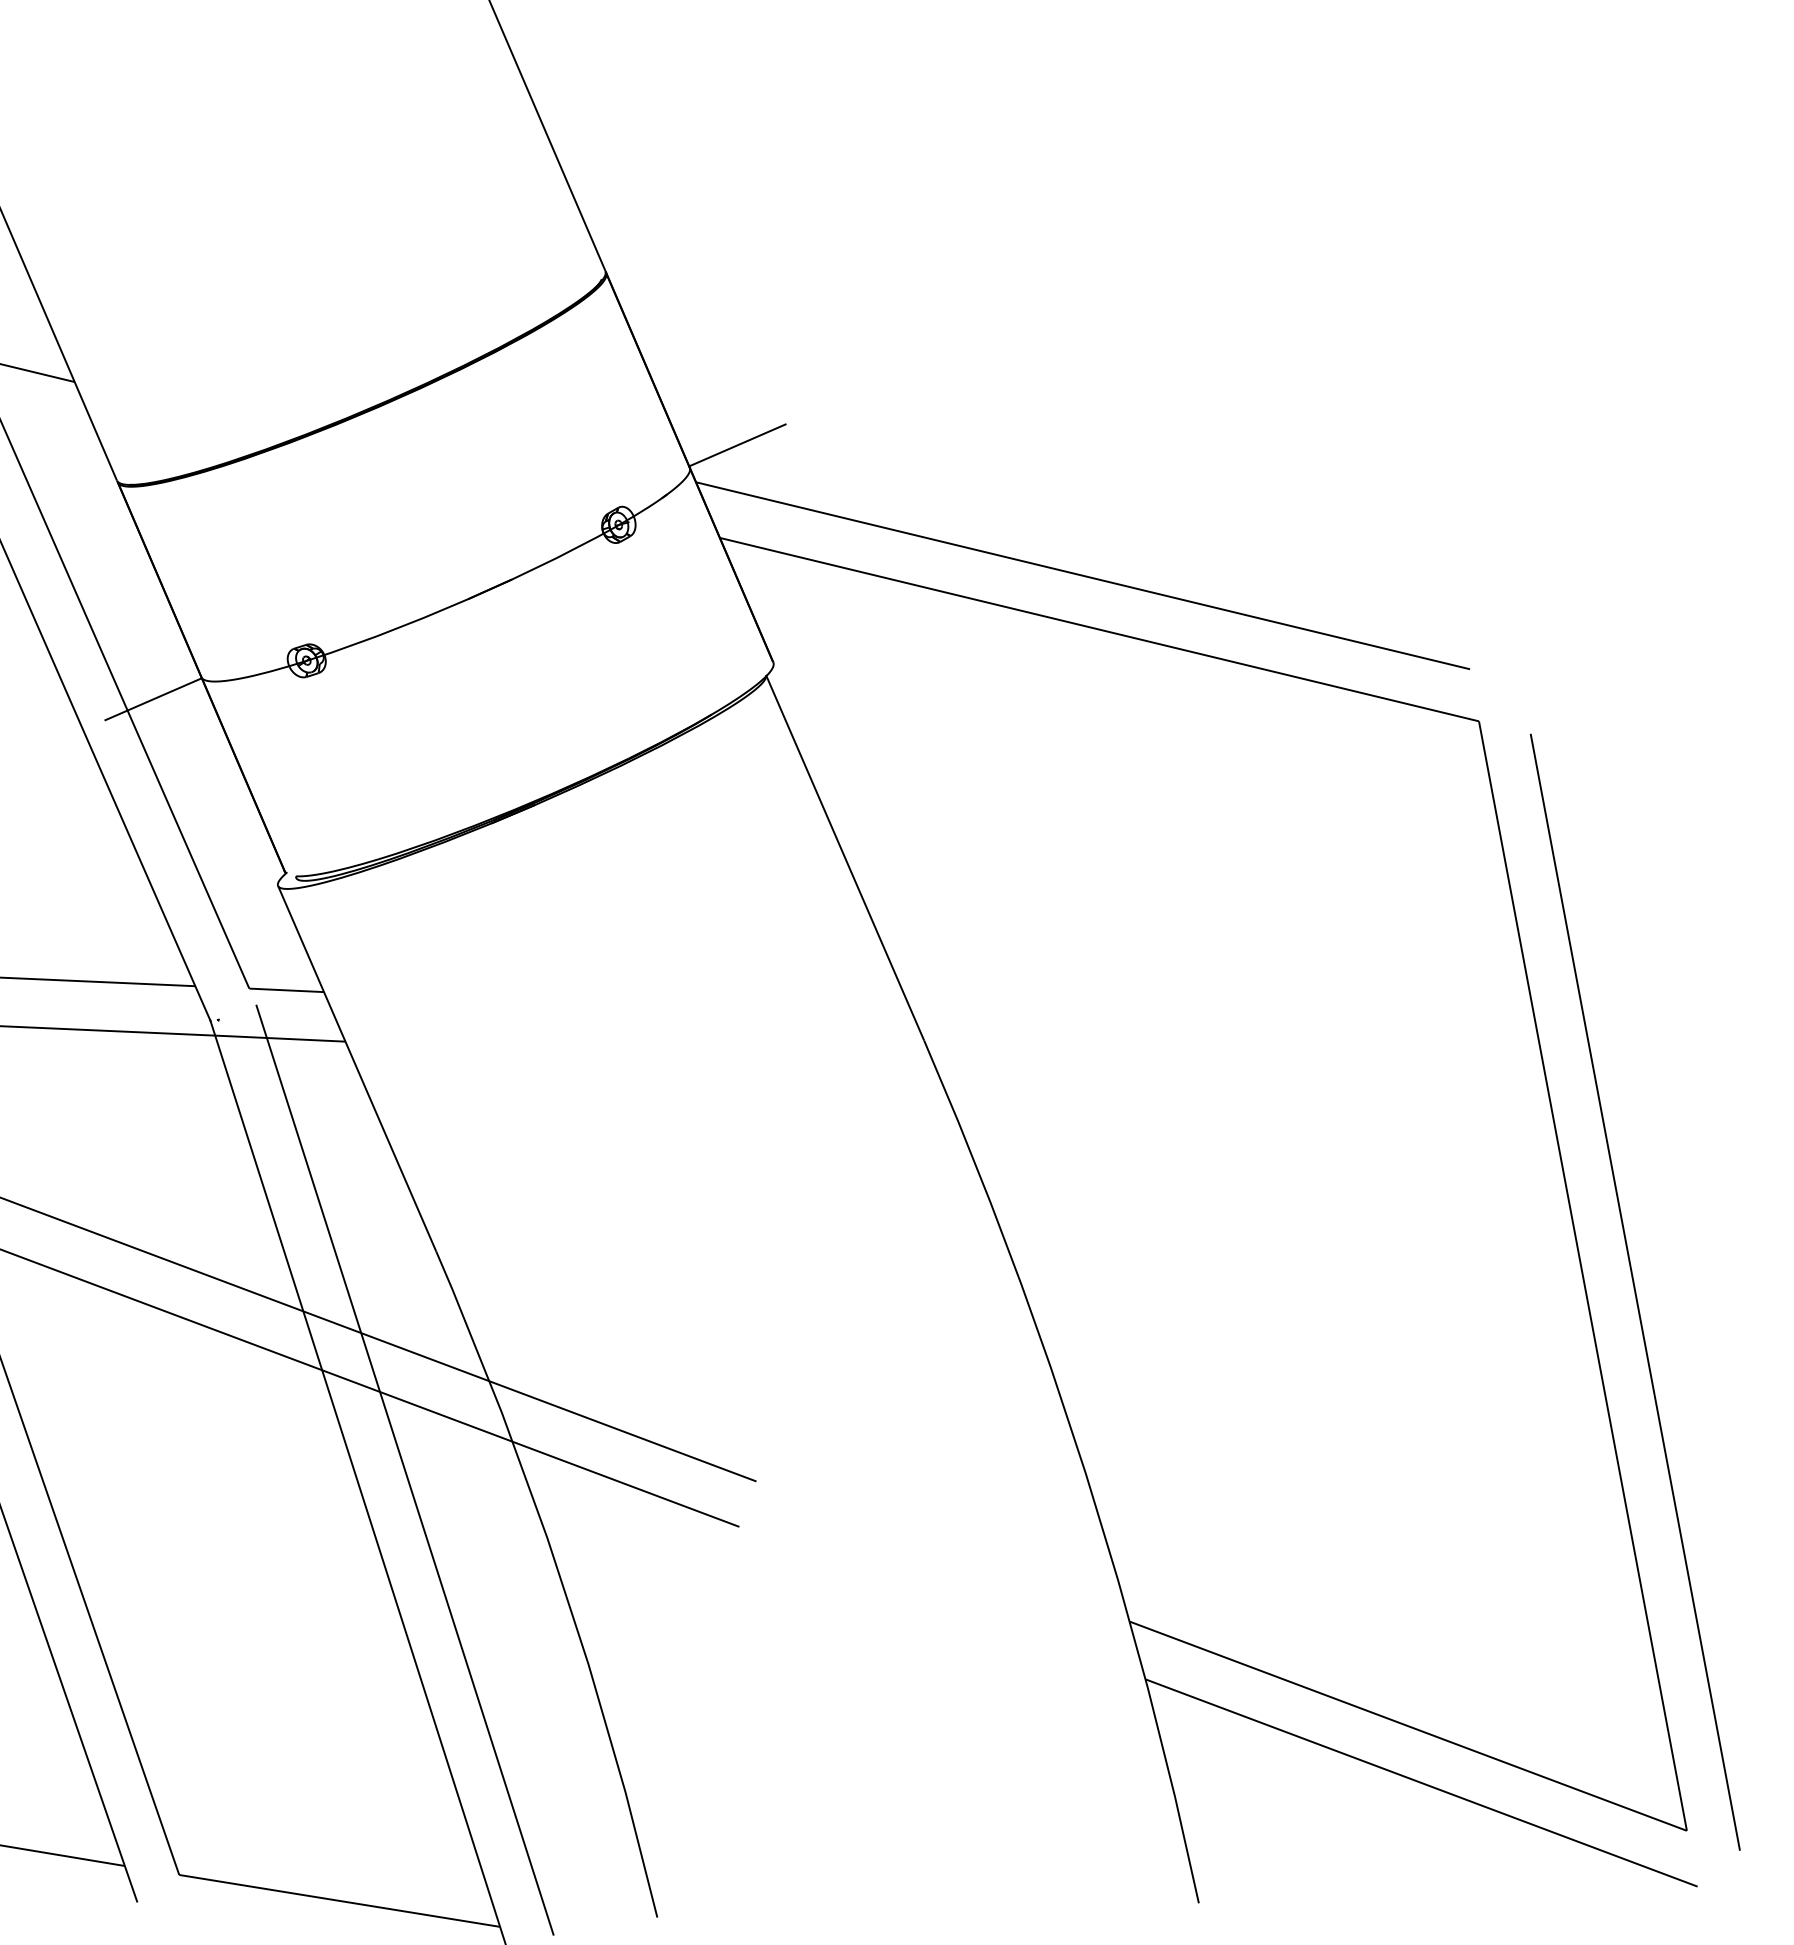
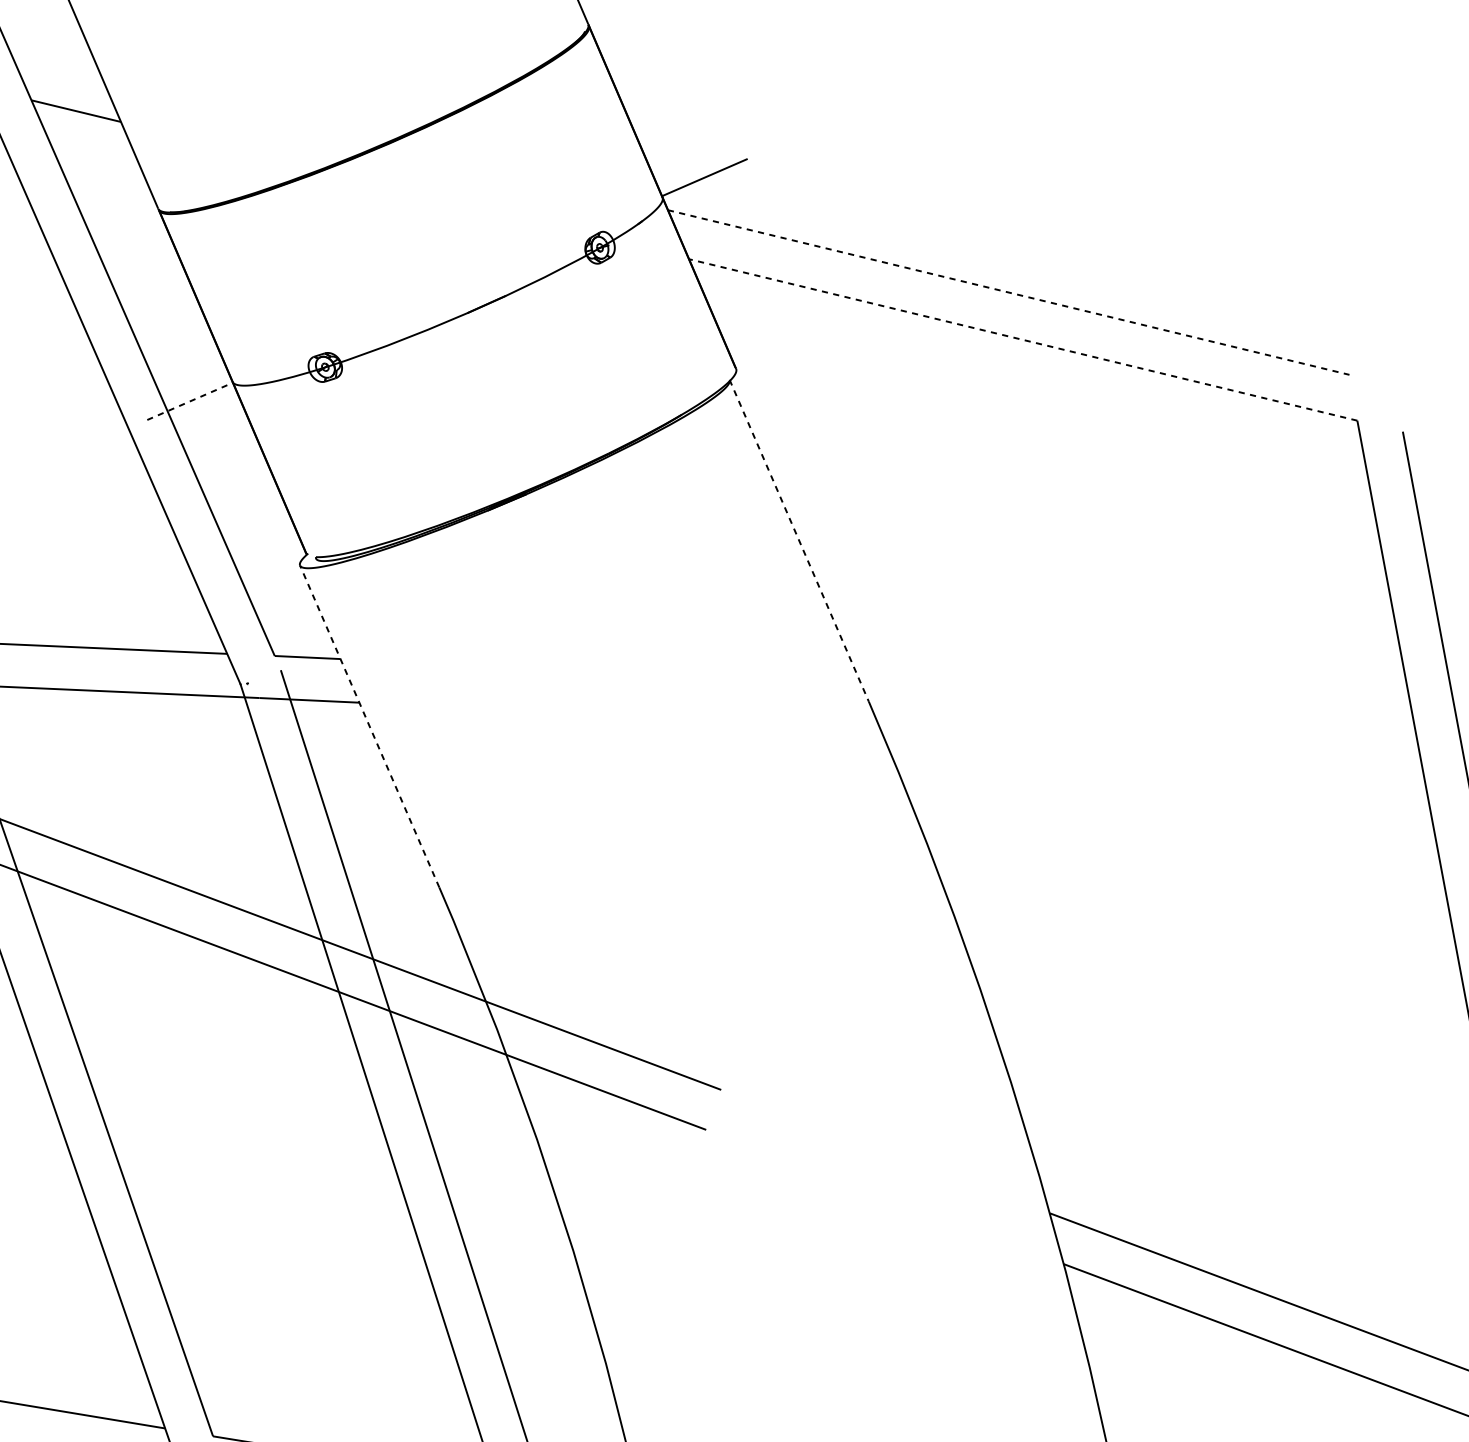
line: (1083, 575) -> (1009, 292), solid -> dashed
line: (1099, 629) -> (1023, 339), solid -> dashed
line: (153, 699) -> (190, 401), solid -> dashed
line: (845, 858) -> (799, 541), solid -> dashed
line: (357, 1068) -> (369, 726), solid -> dashed

